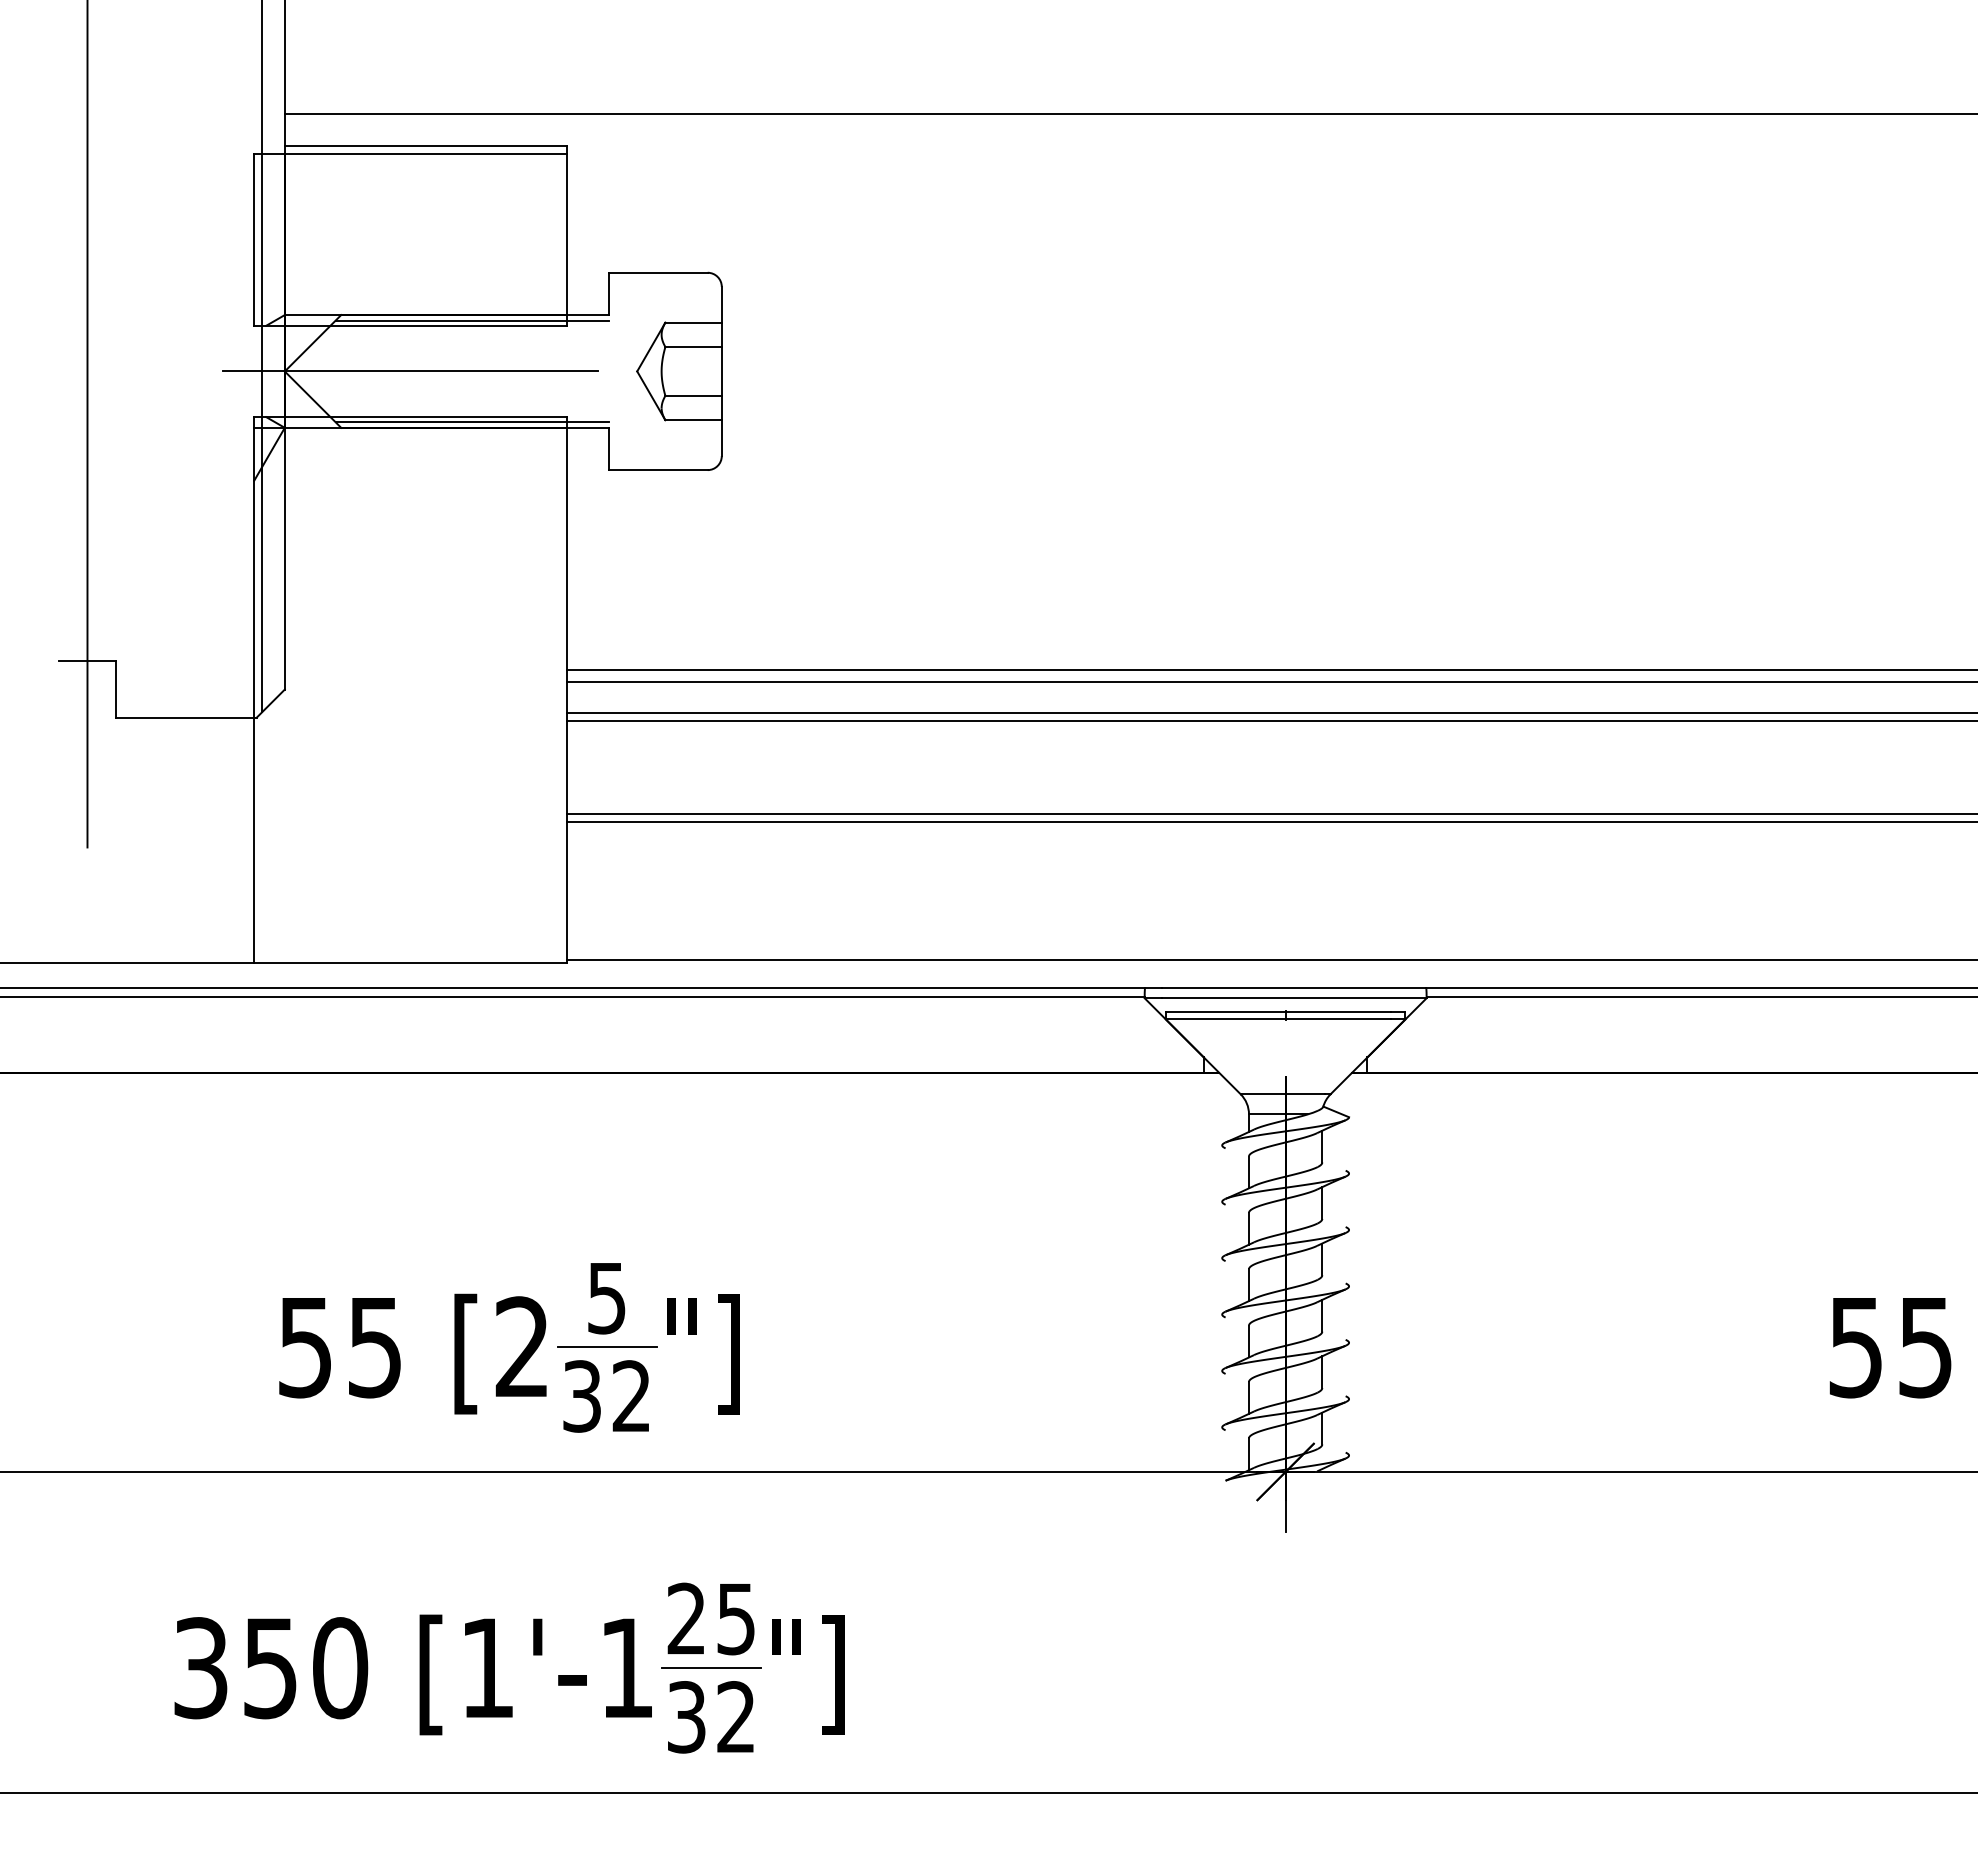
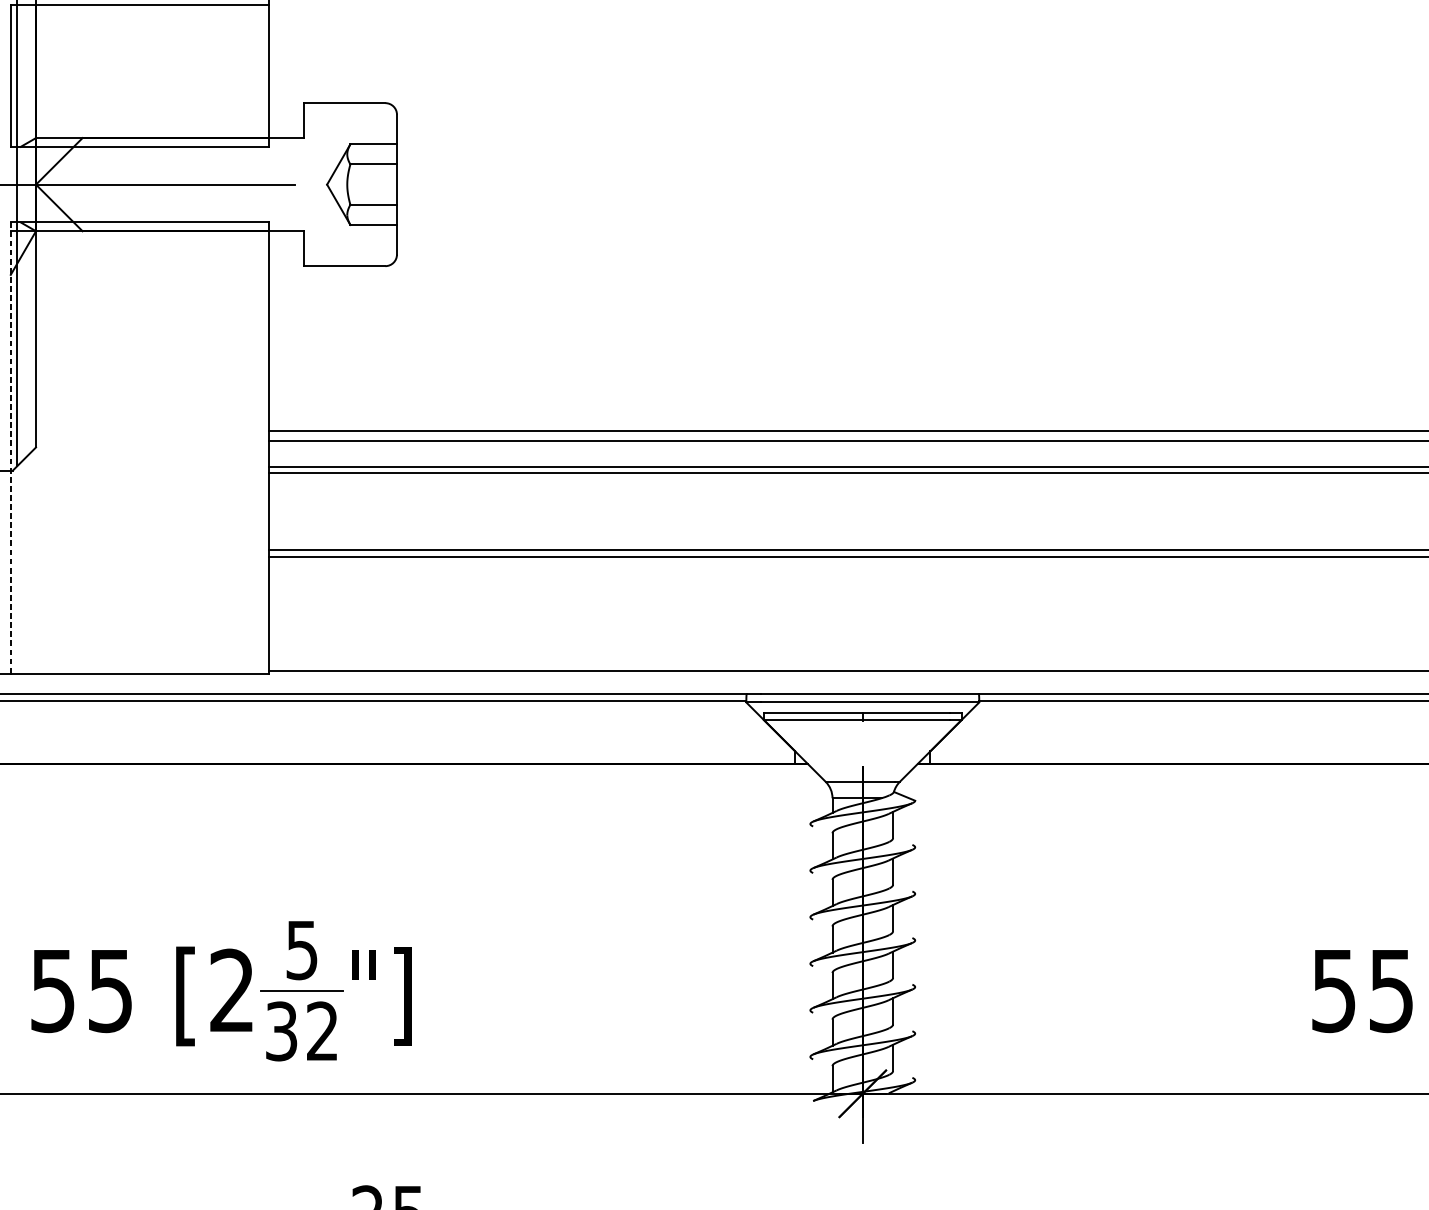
line: (472, 320) -> (191, 142), removed
line: (472, 422) -> (191, 226), removed
line: (254, 690) -> (10, 448), solid -> dashed

